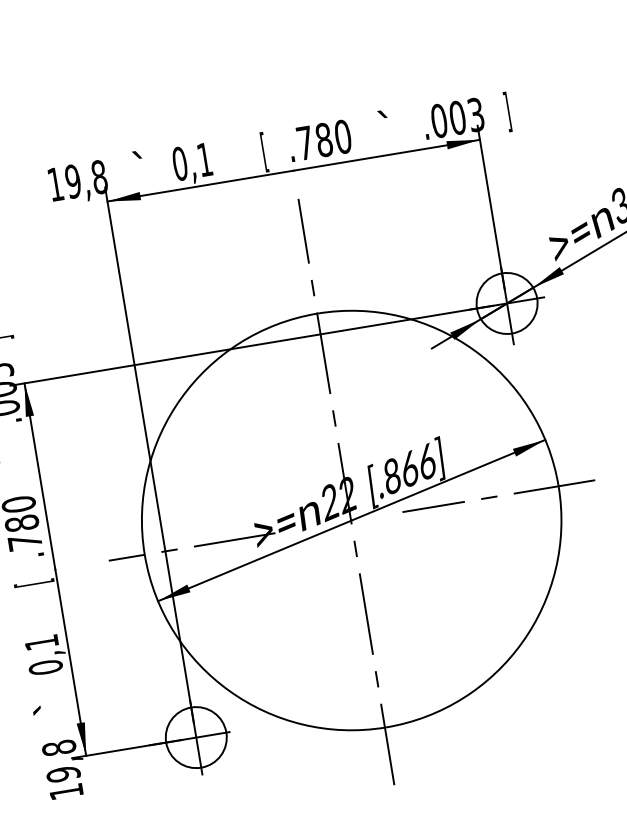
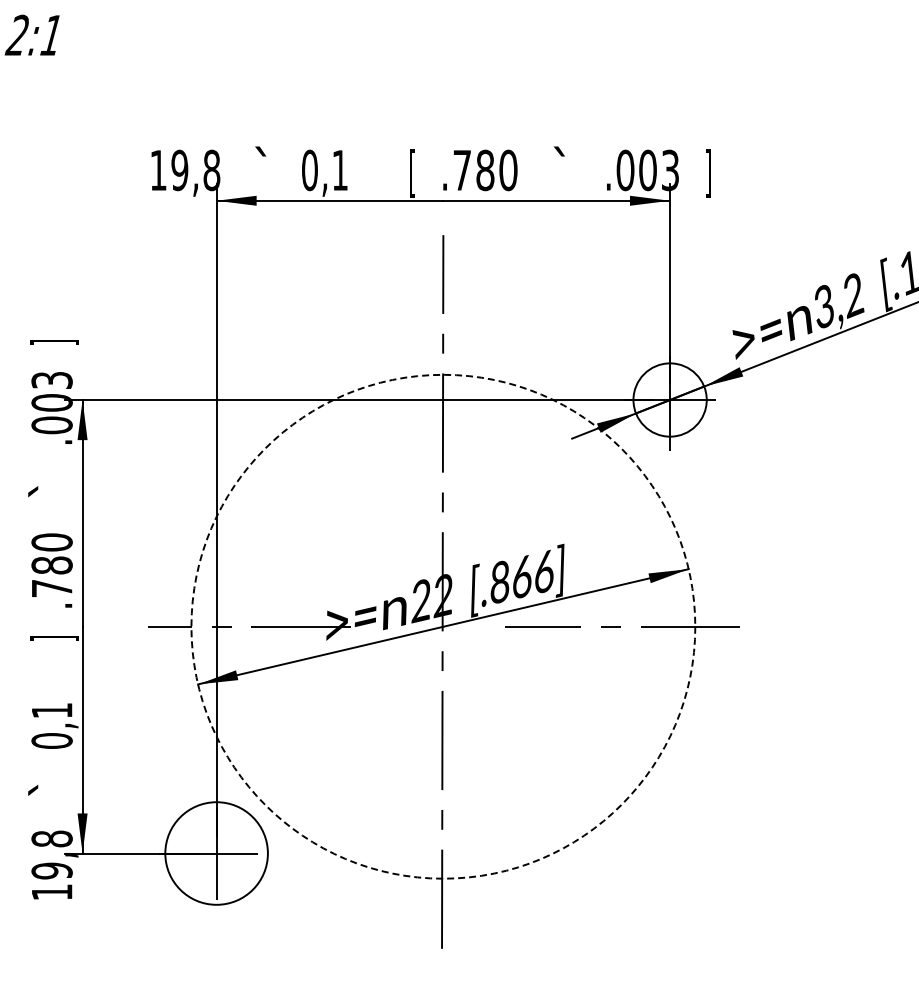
circle: (351, 520) -> (443, 626), solid -> dashed
text: (33, 583) -> (54, 638), [ -> ]
circle: (196, 737) -> (216, 853), size x1.4

